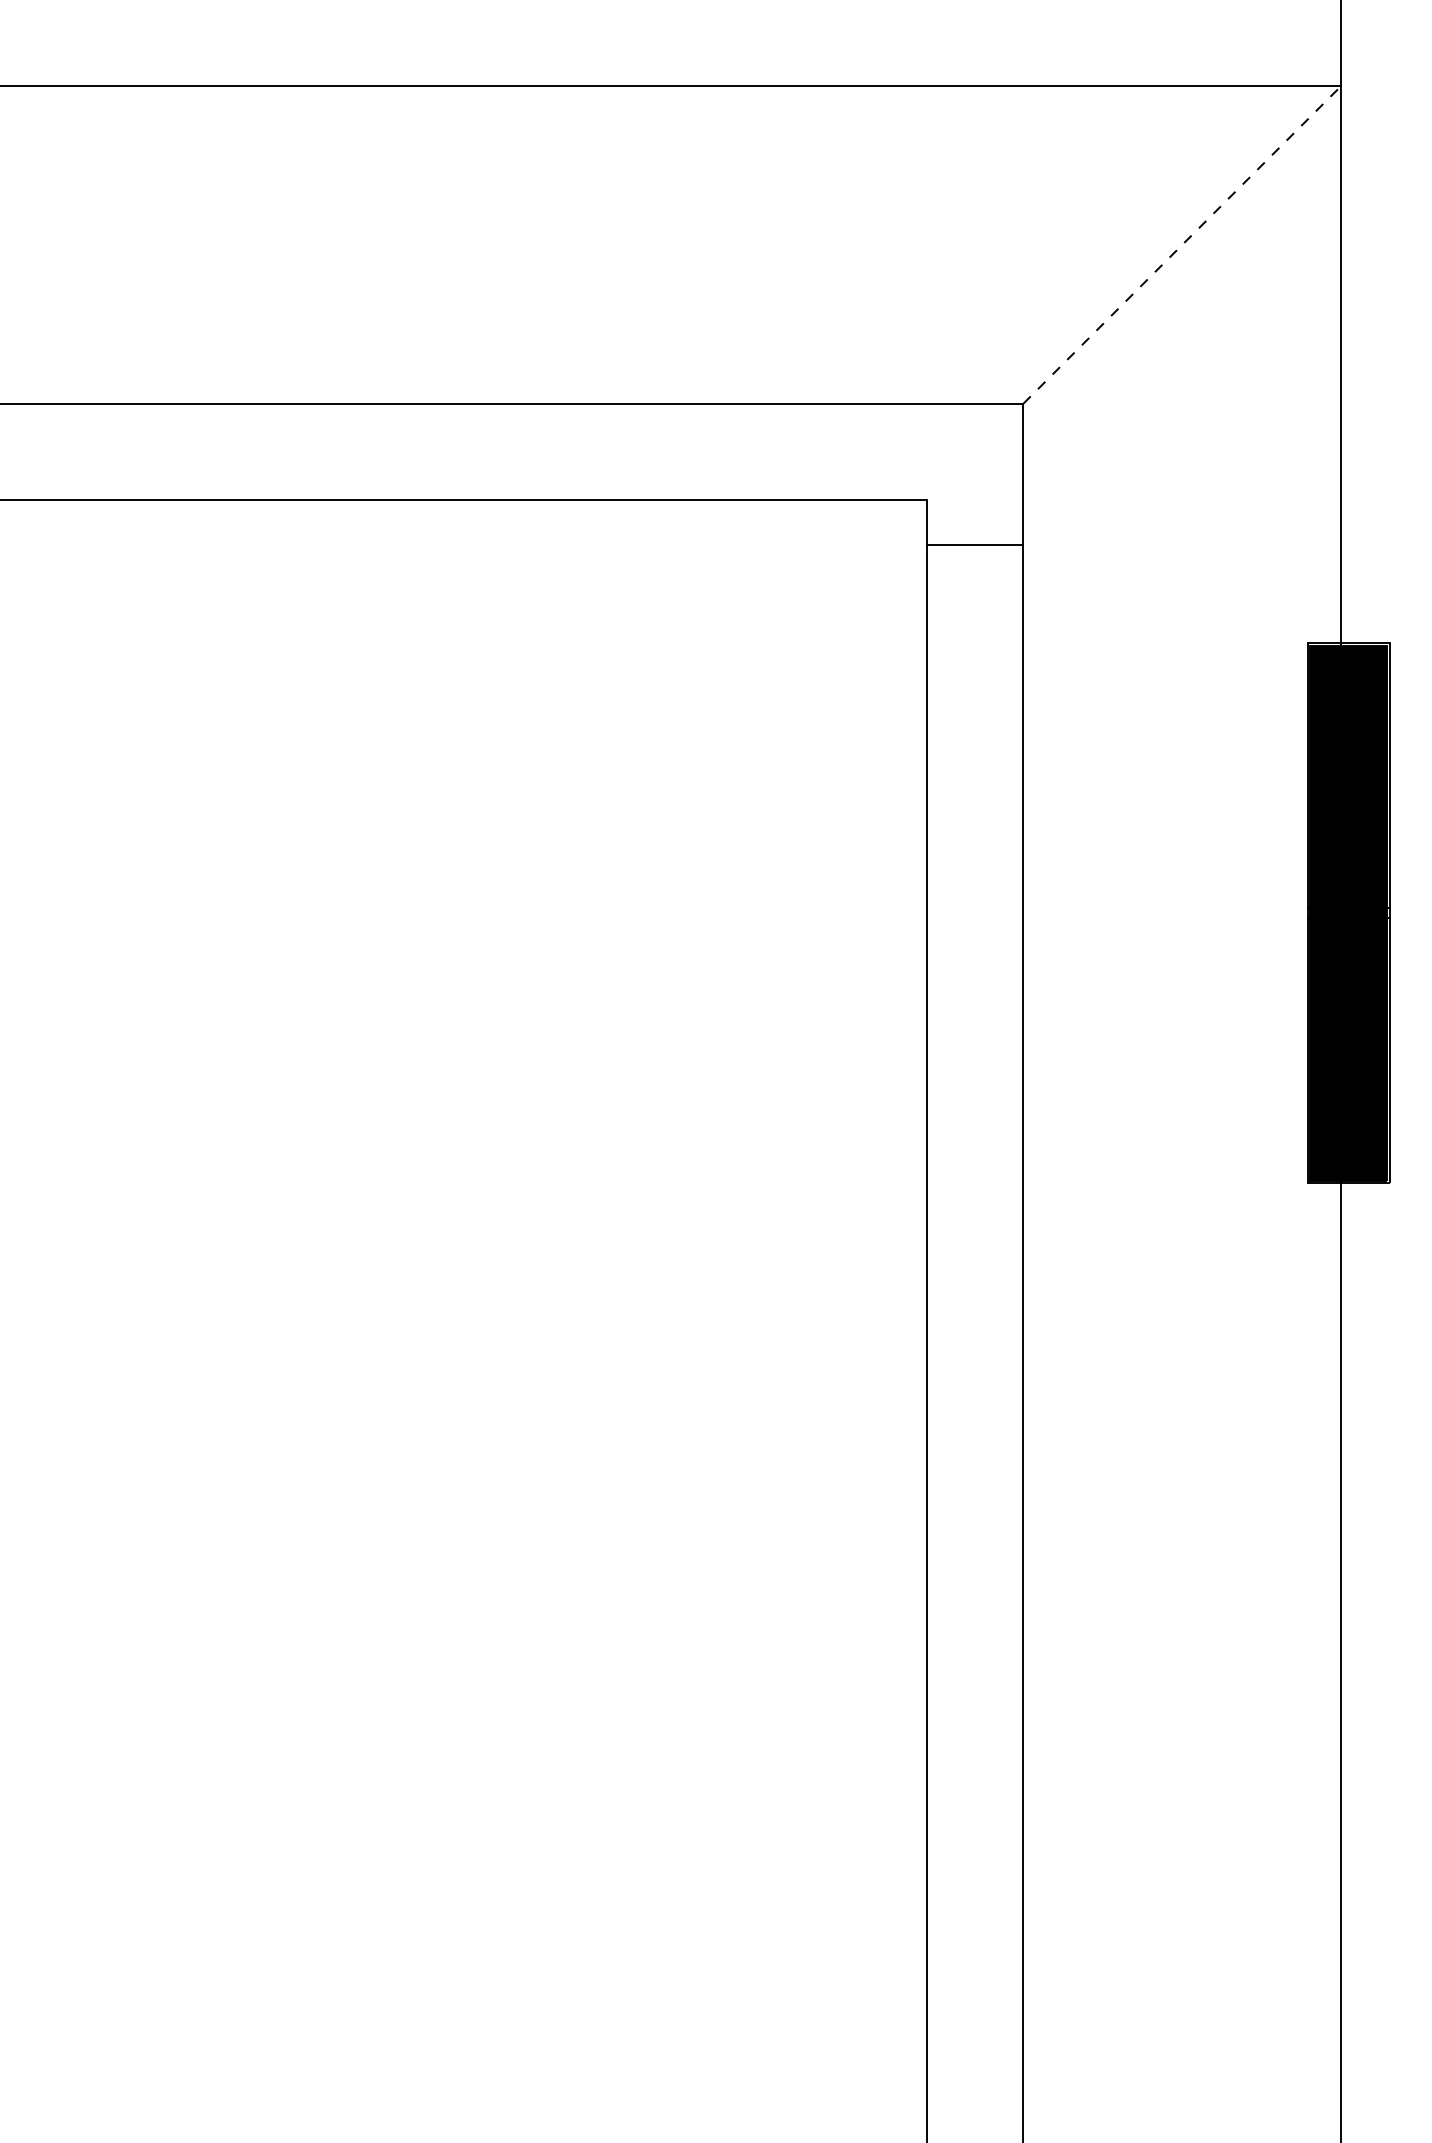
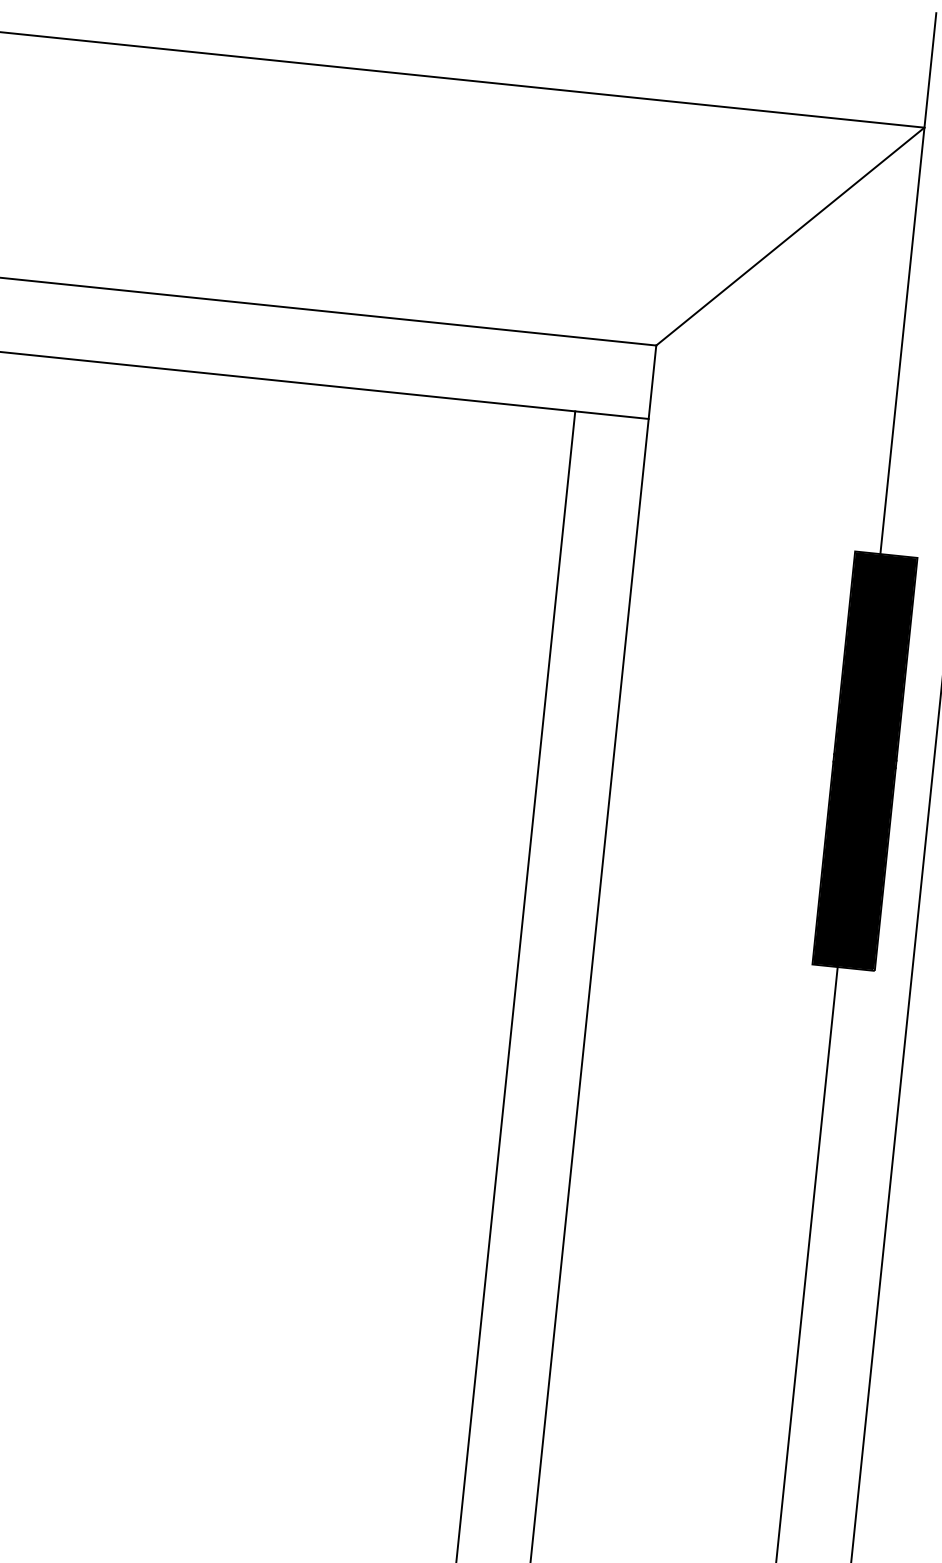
line: (1182, 244) -> (790, 236), dashed -> solid
line: (975, 544) -> (612, 415), moved

